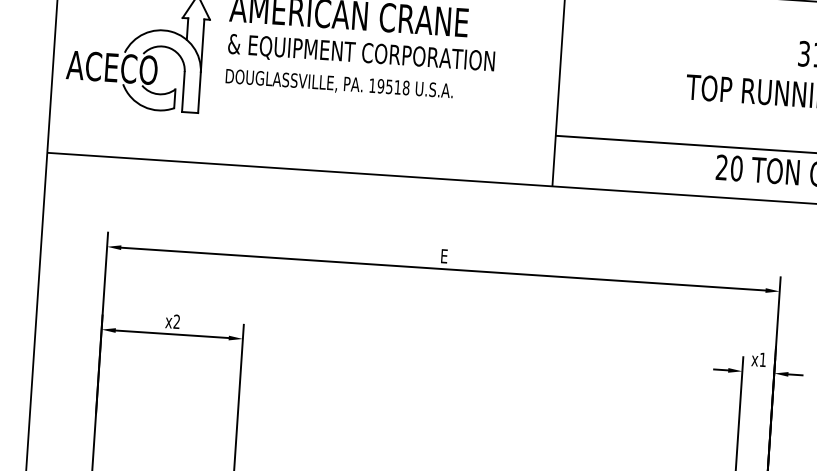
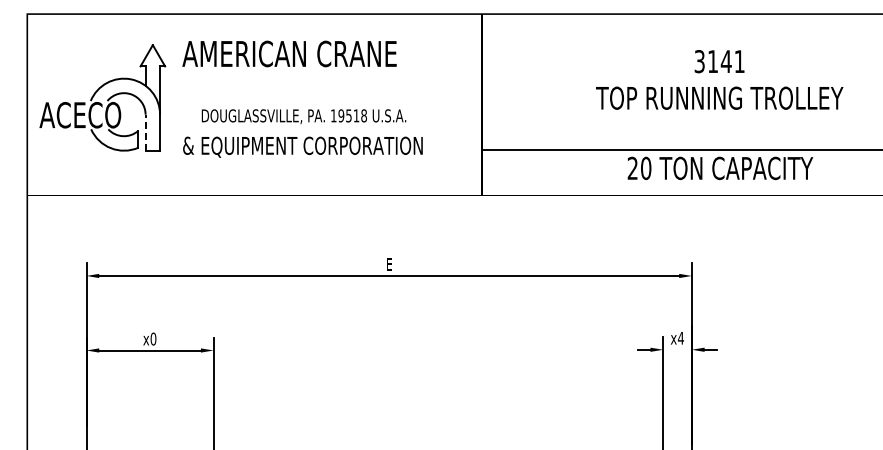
text: (361, 53) -> (302, 146), moved
text: (338, 84) -> (303, 116), moved
line: (183, 91) -> (145, 132), solid -> dashed
text: (176, 321) -> (153, 338), x2 -> x0
text: (762, 360) -> (680, 338), x1 -> x4

